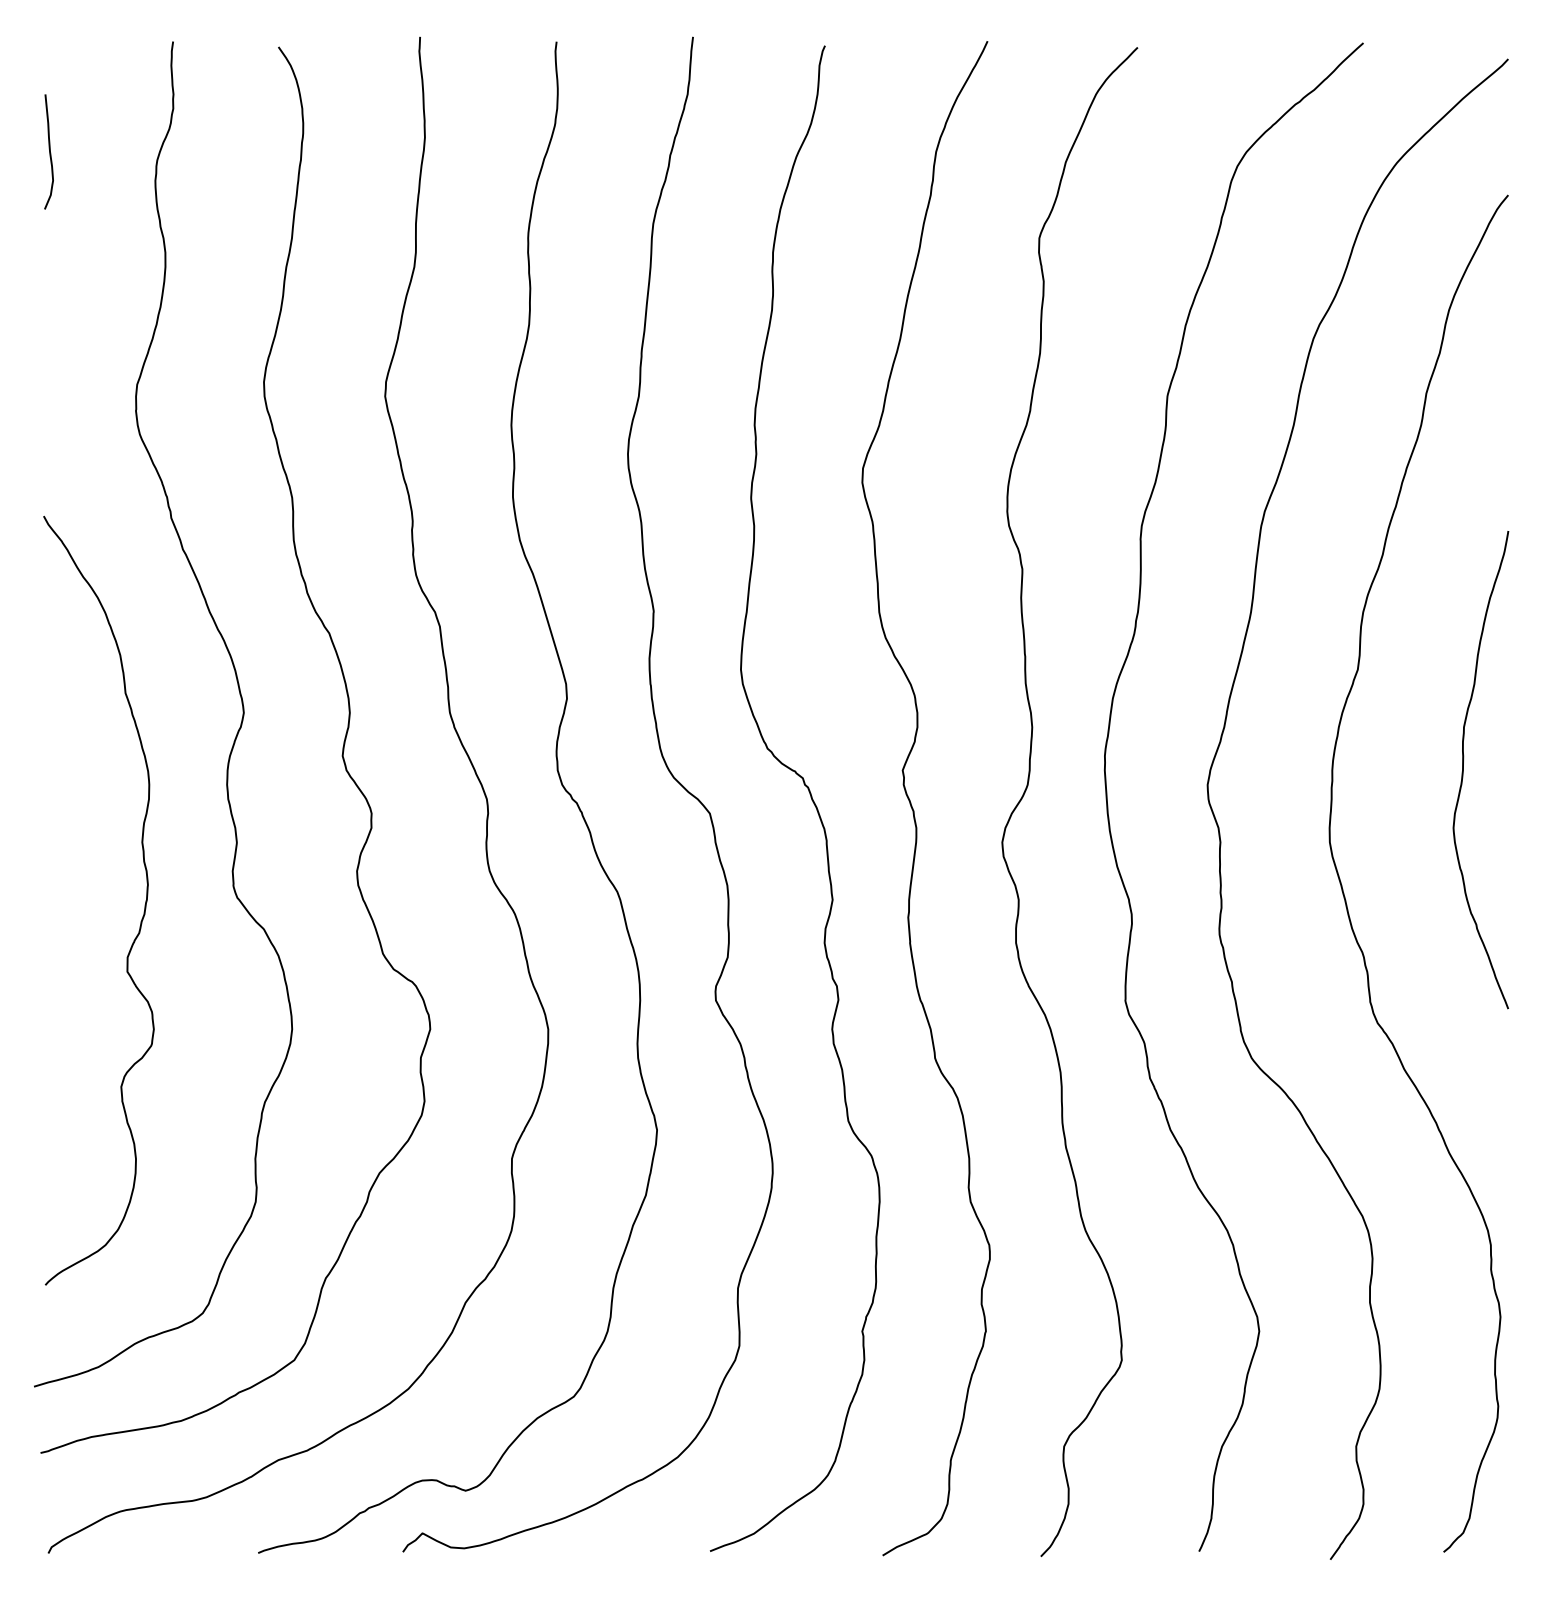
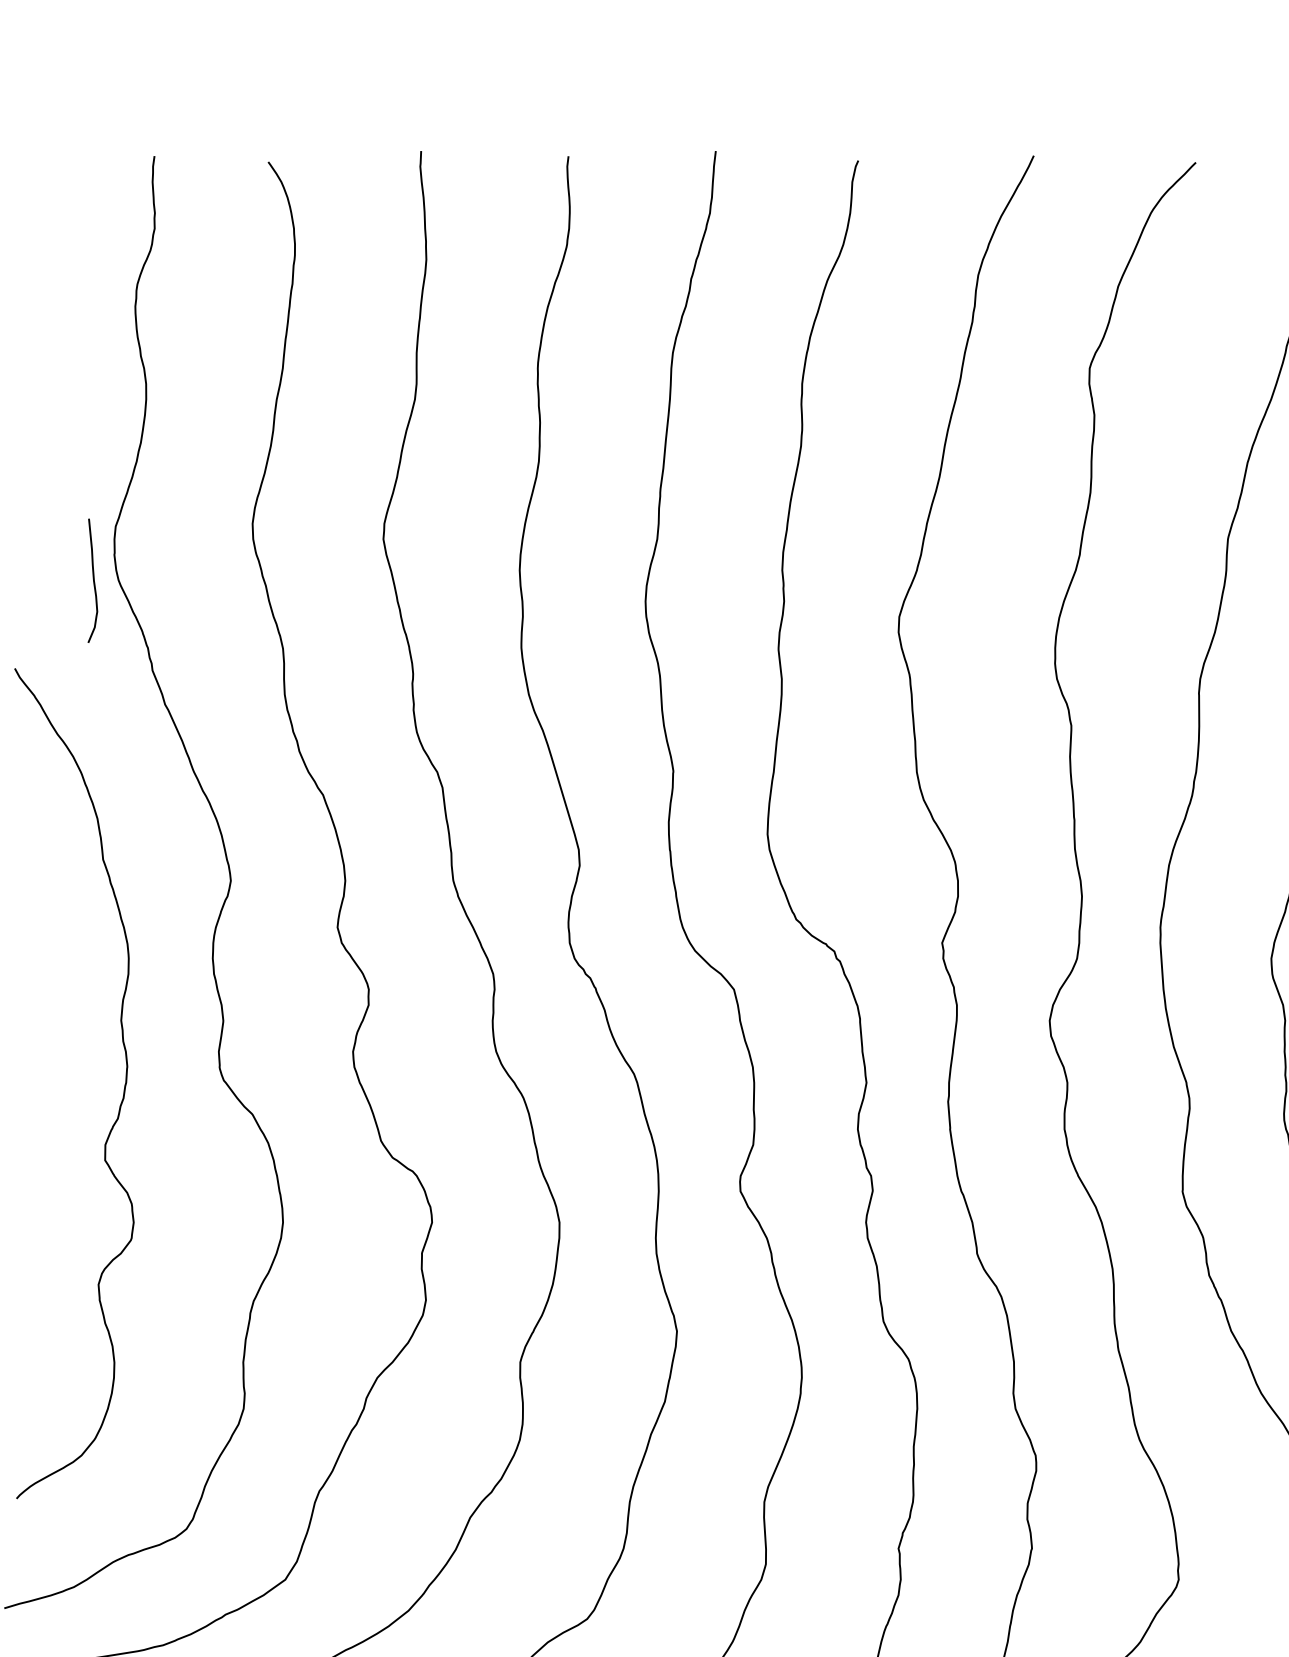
curve: (49, 151) -> (93, 580), moved

